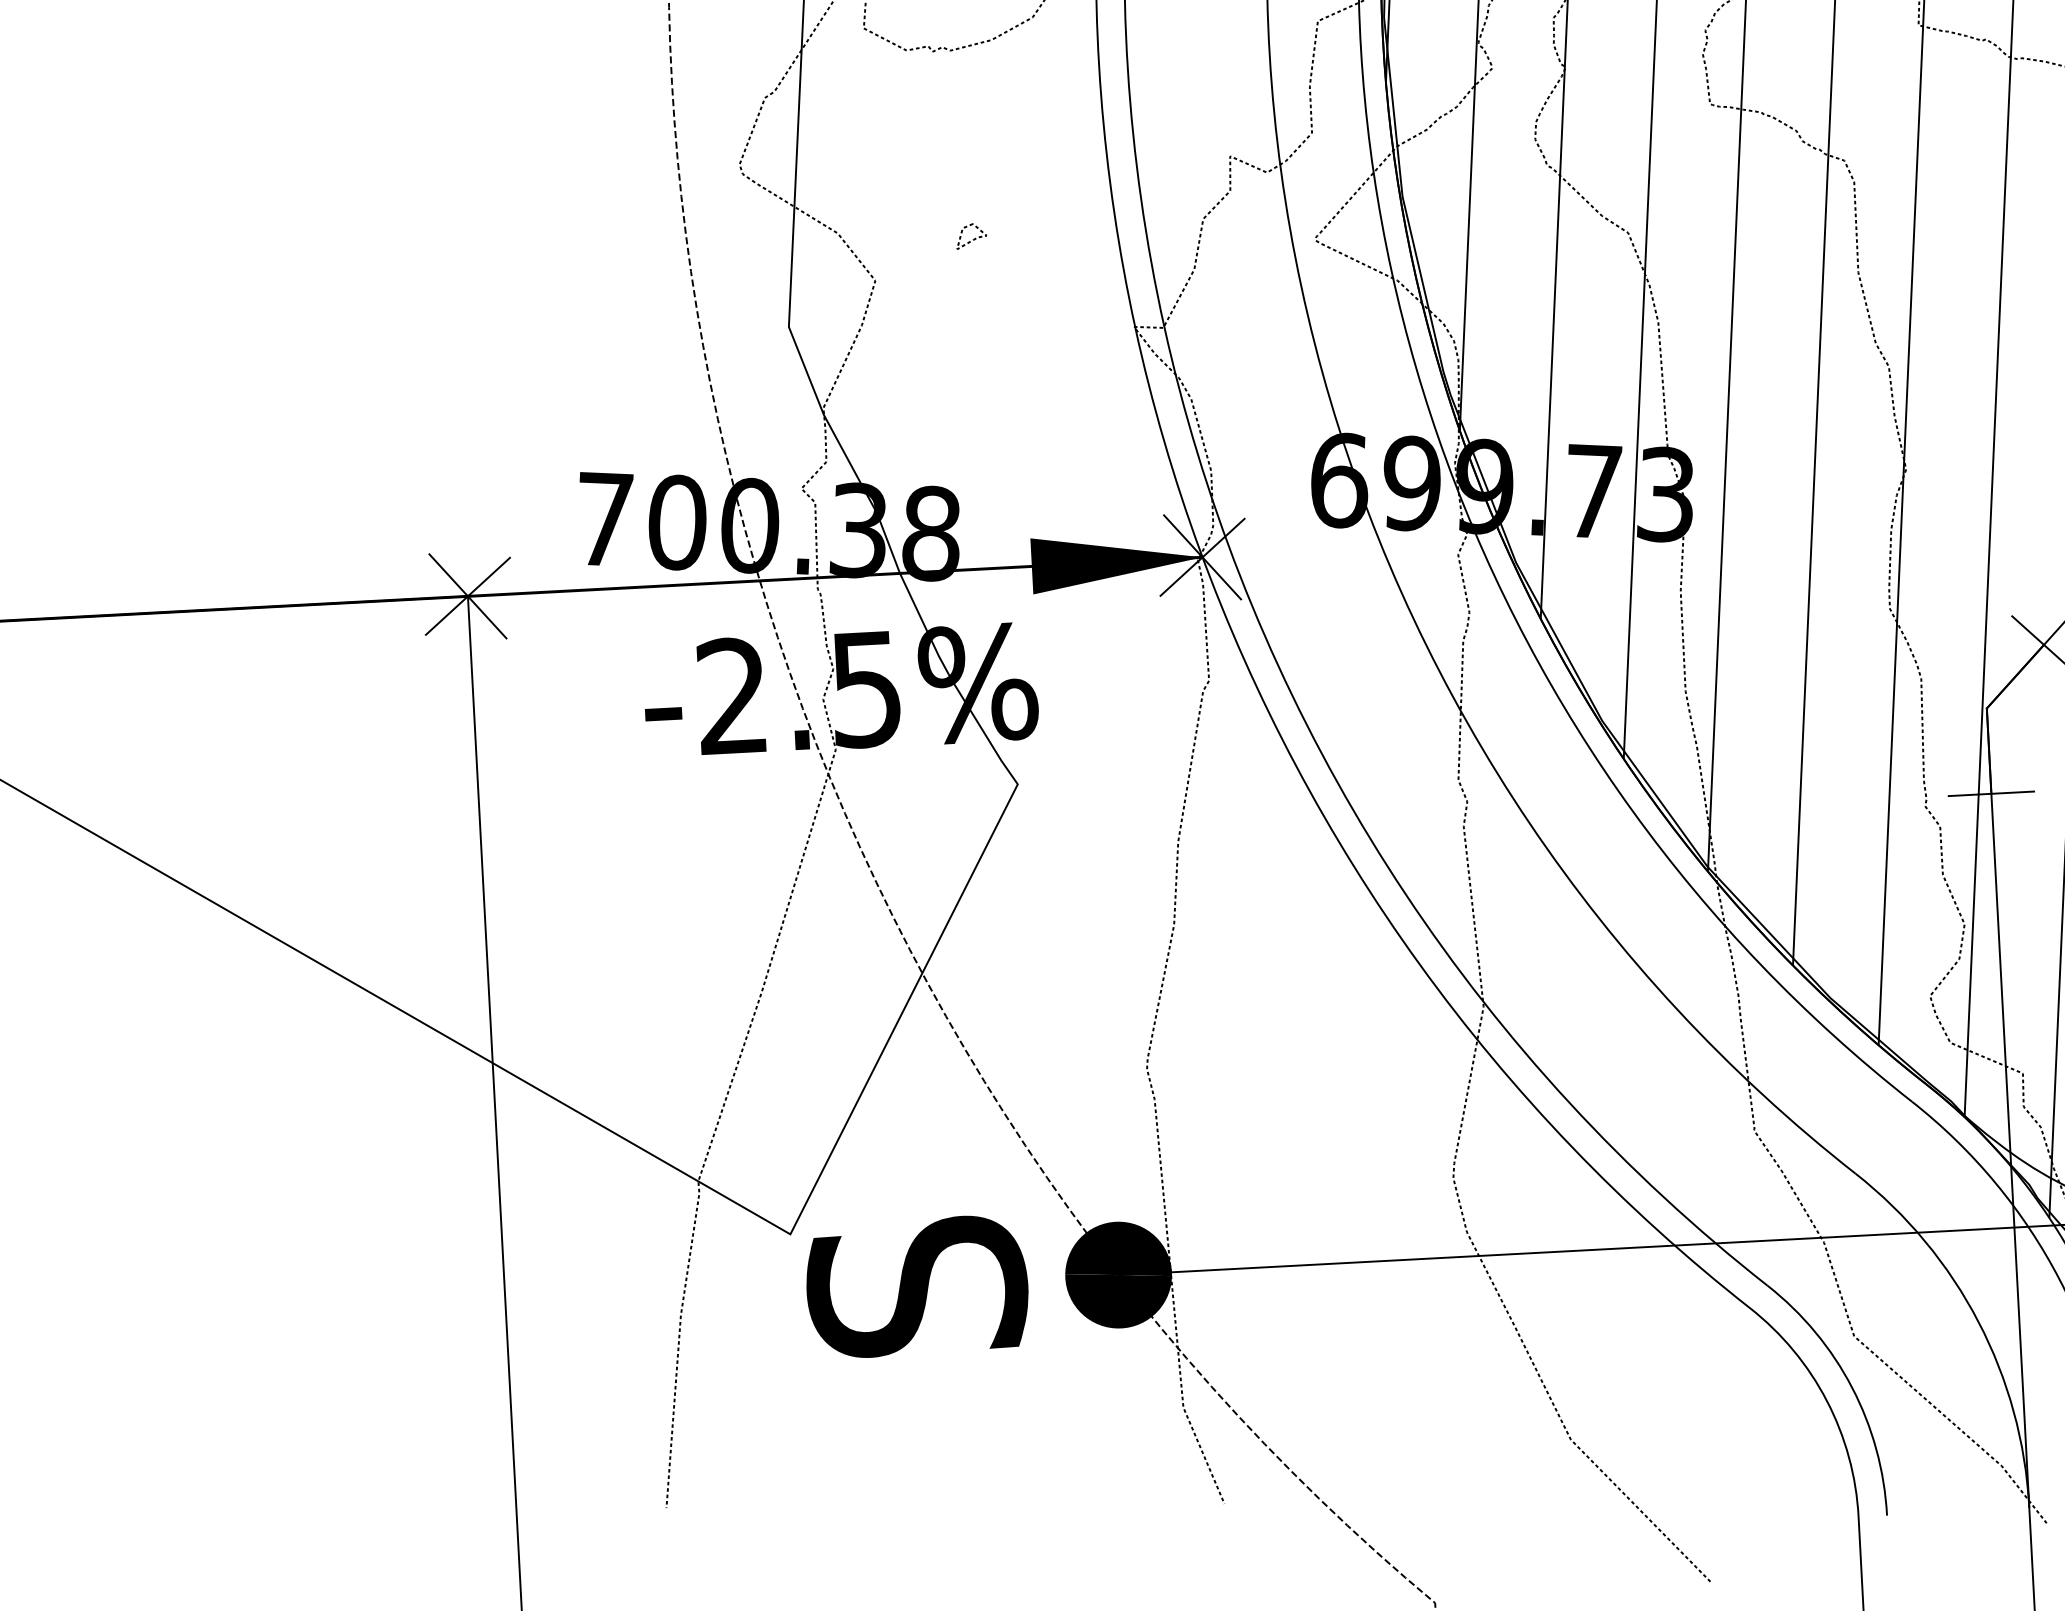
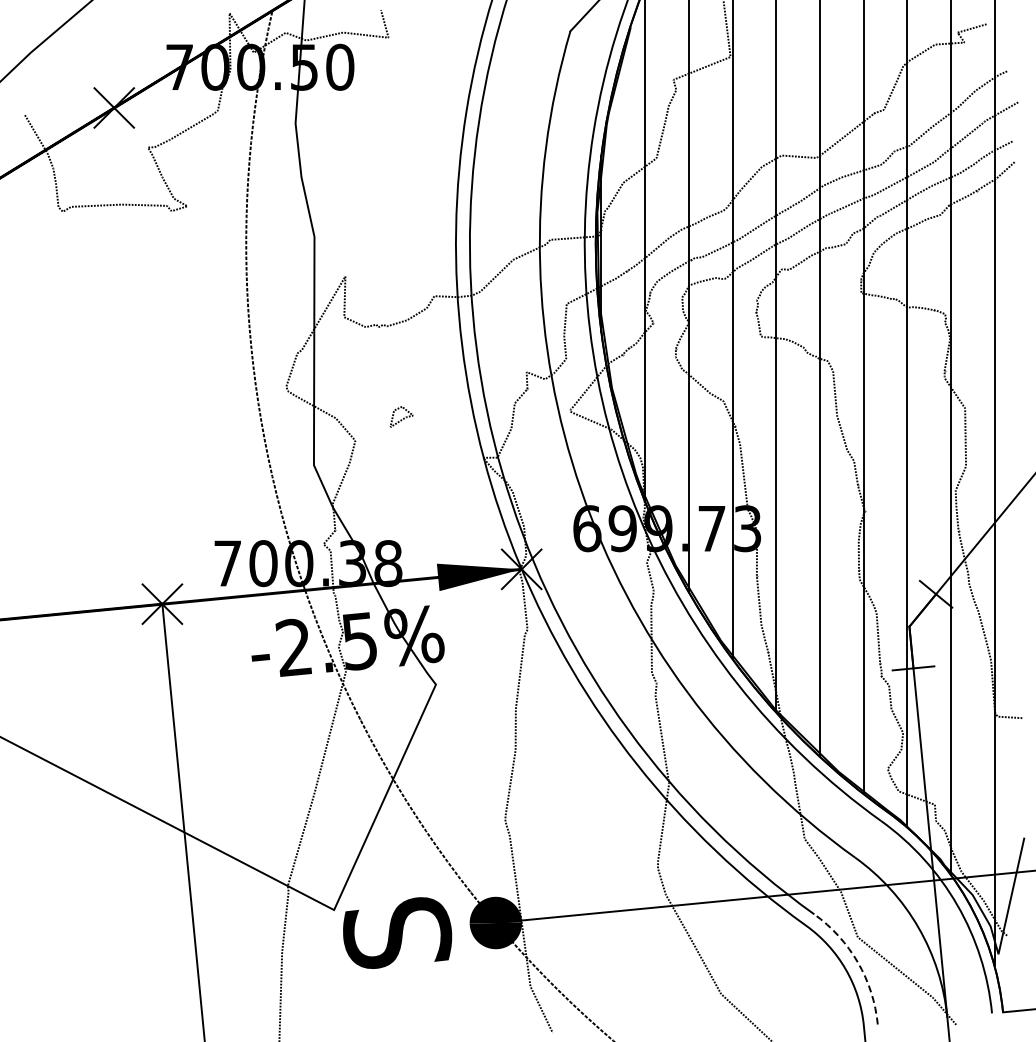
part: (971, 237) -> (401, 417), size x1.6
arc: (1851, 1387) -> (857, 962), solid -> dashed

